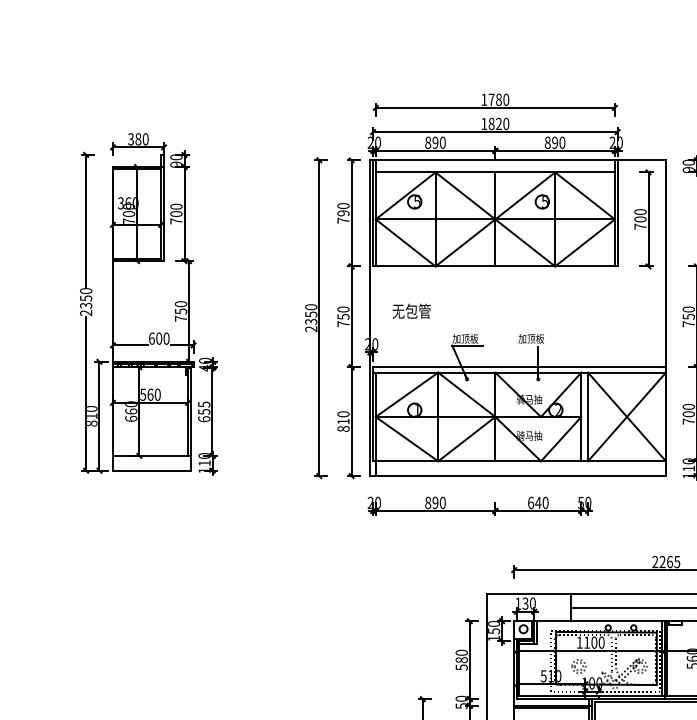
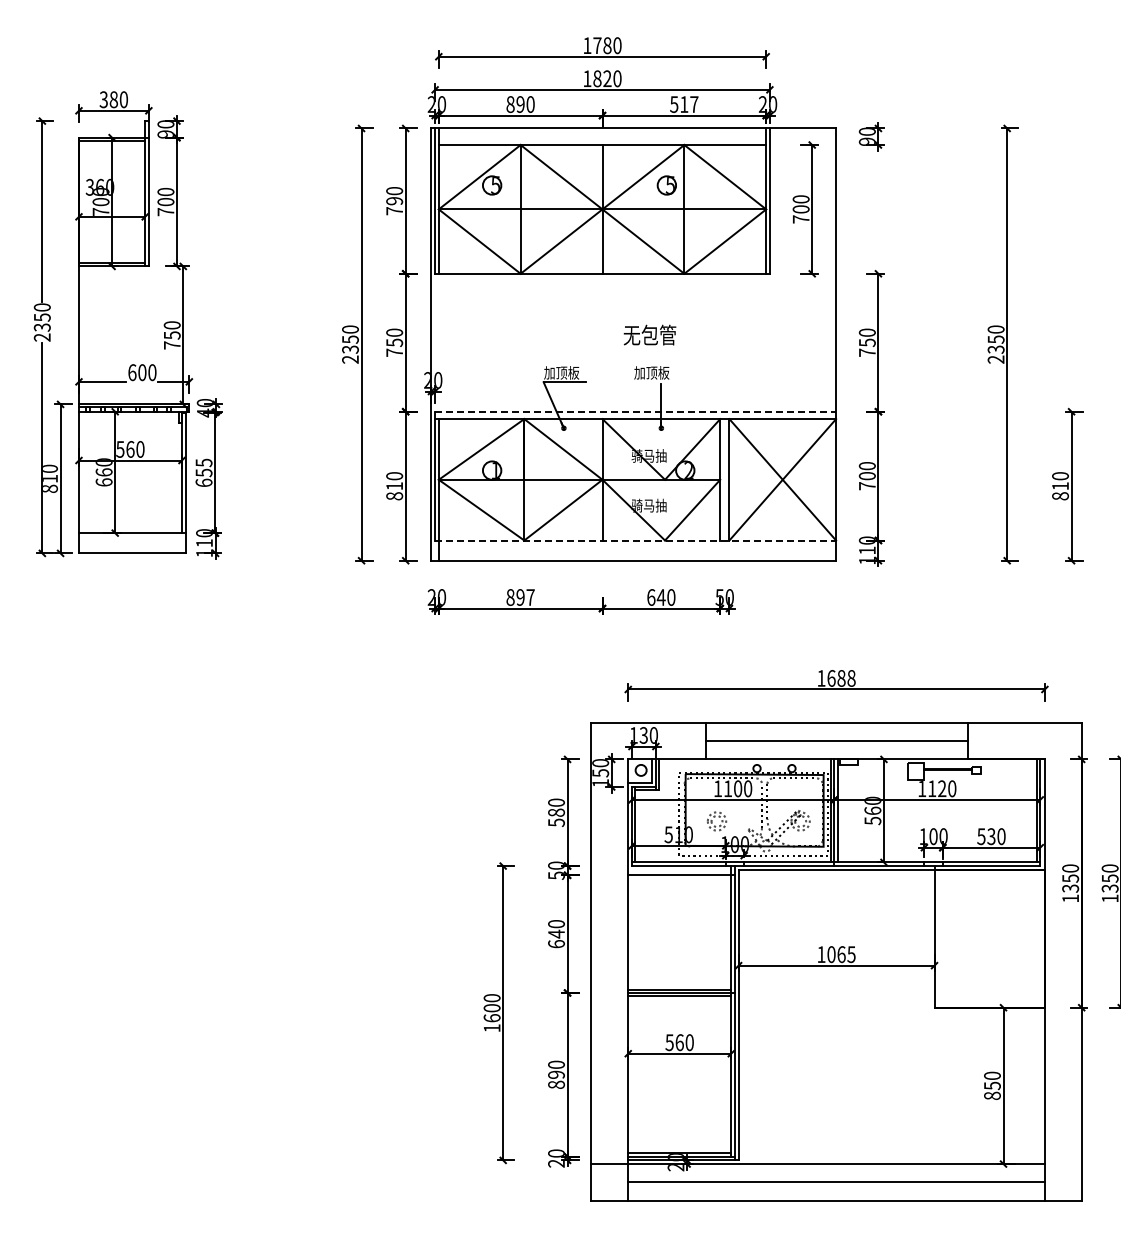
text: (555, 142) -> (684, 104), 890 -> 517
text: (411, 310) -> (649, 334), moved
line: (520, 367) -> (636, 411), solid -> dashed
line: (520, 461) -> (636, 540), solid -> dashed
text: (442, 502) -> (530, 597), 890 -> 897
text: (666, 562) -> (836, 678), 2265 -> 1688
line: (551, 708) -> (679, 878), removed

